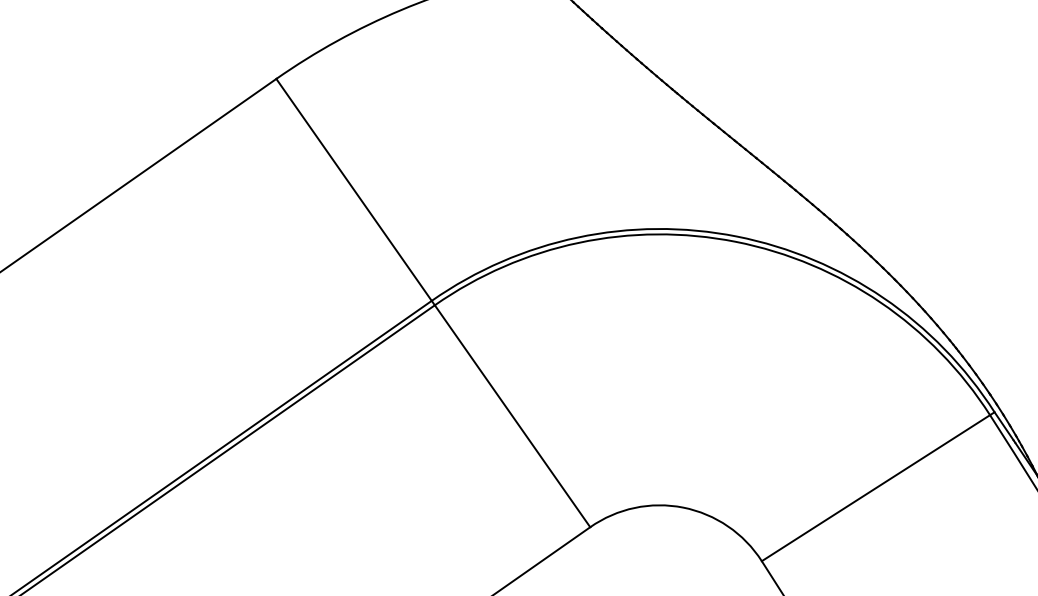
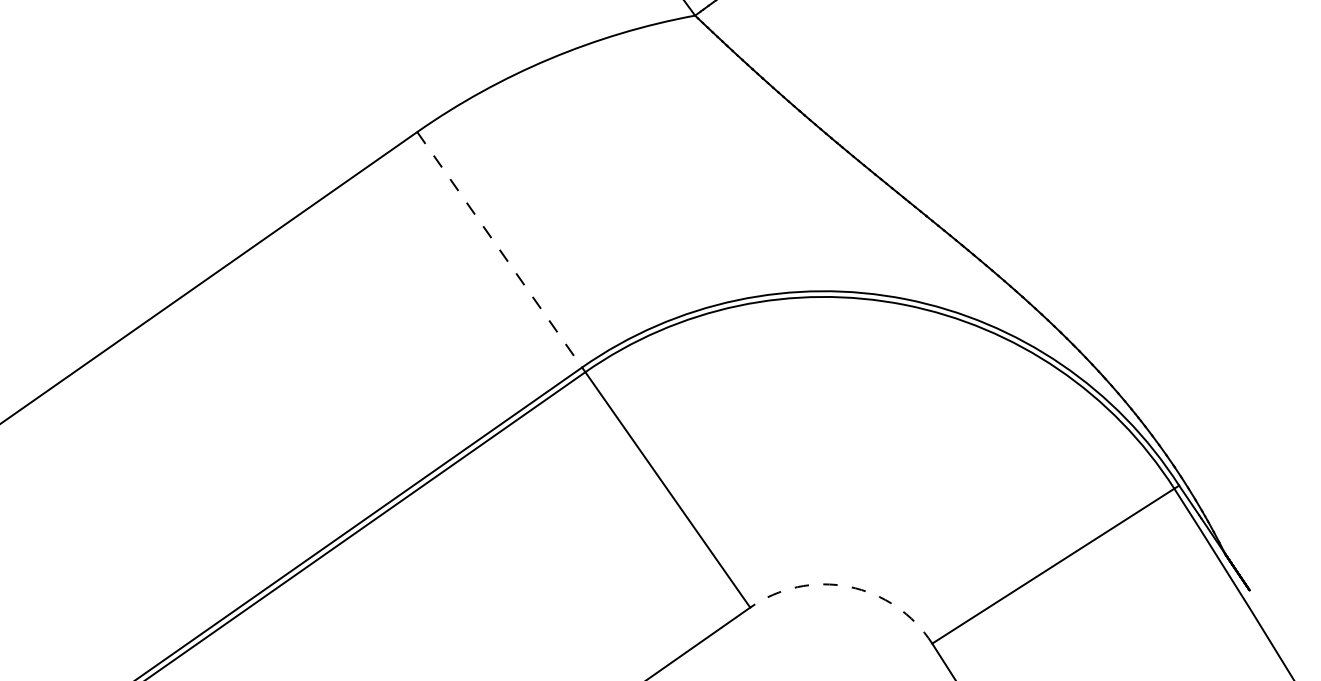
line: (353, 189) -> (499, 249), solid -> dashed
arc: (682, 507) -> (848, 586), solid -> dashed

